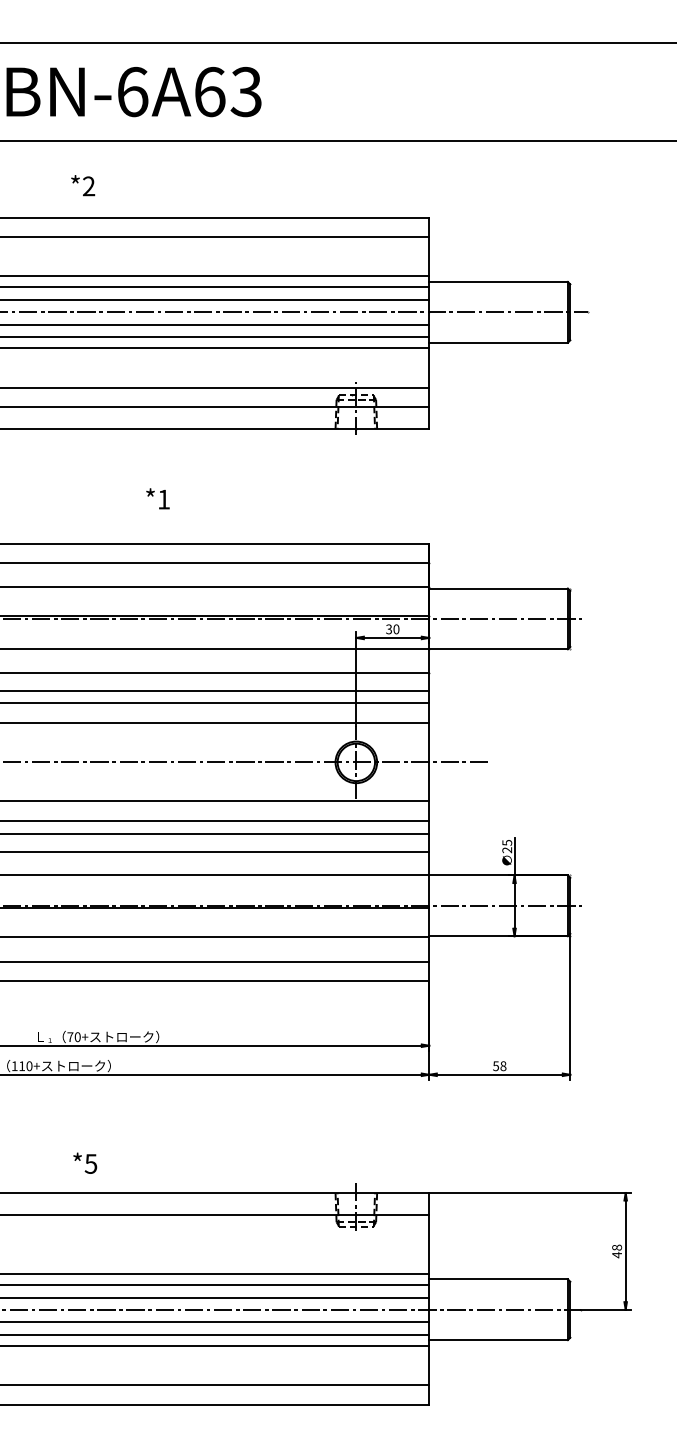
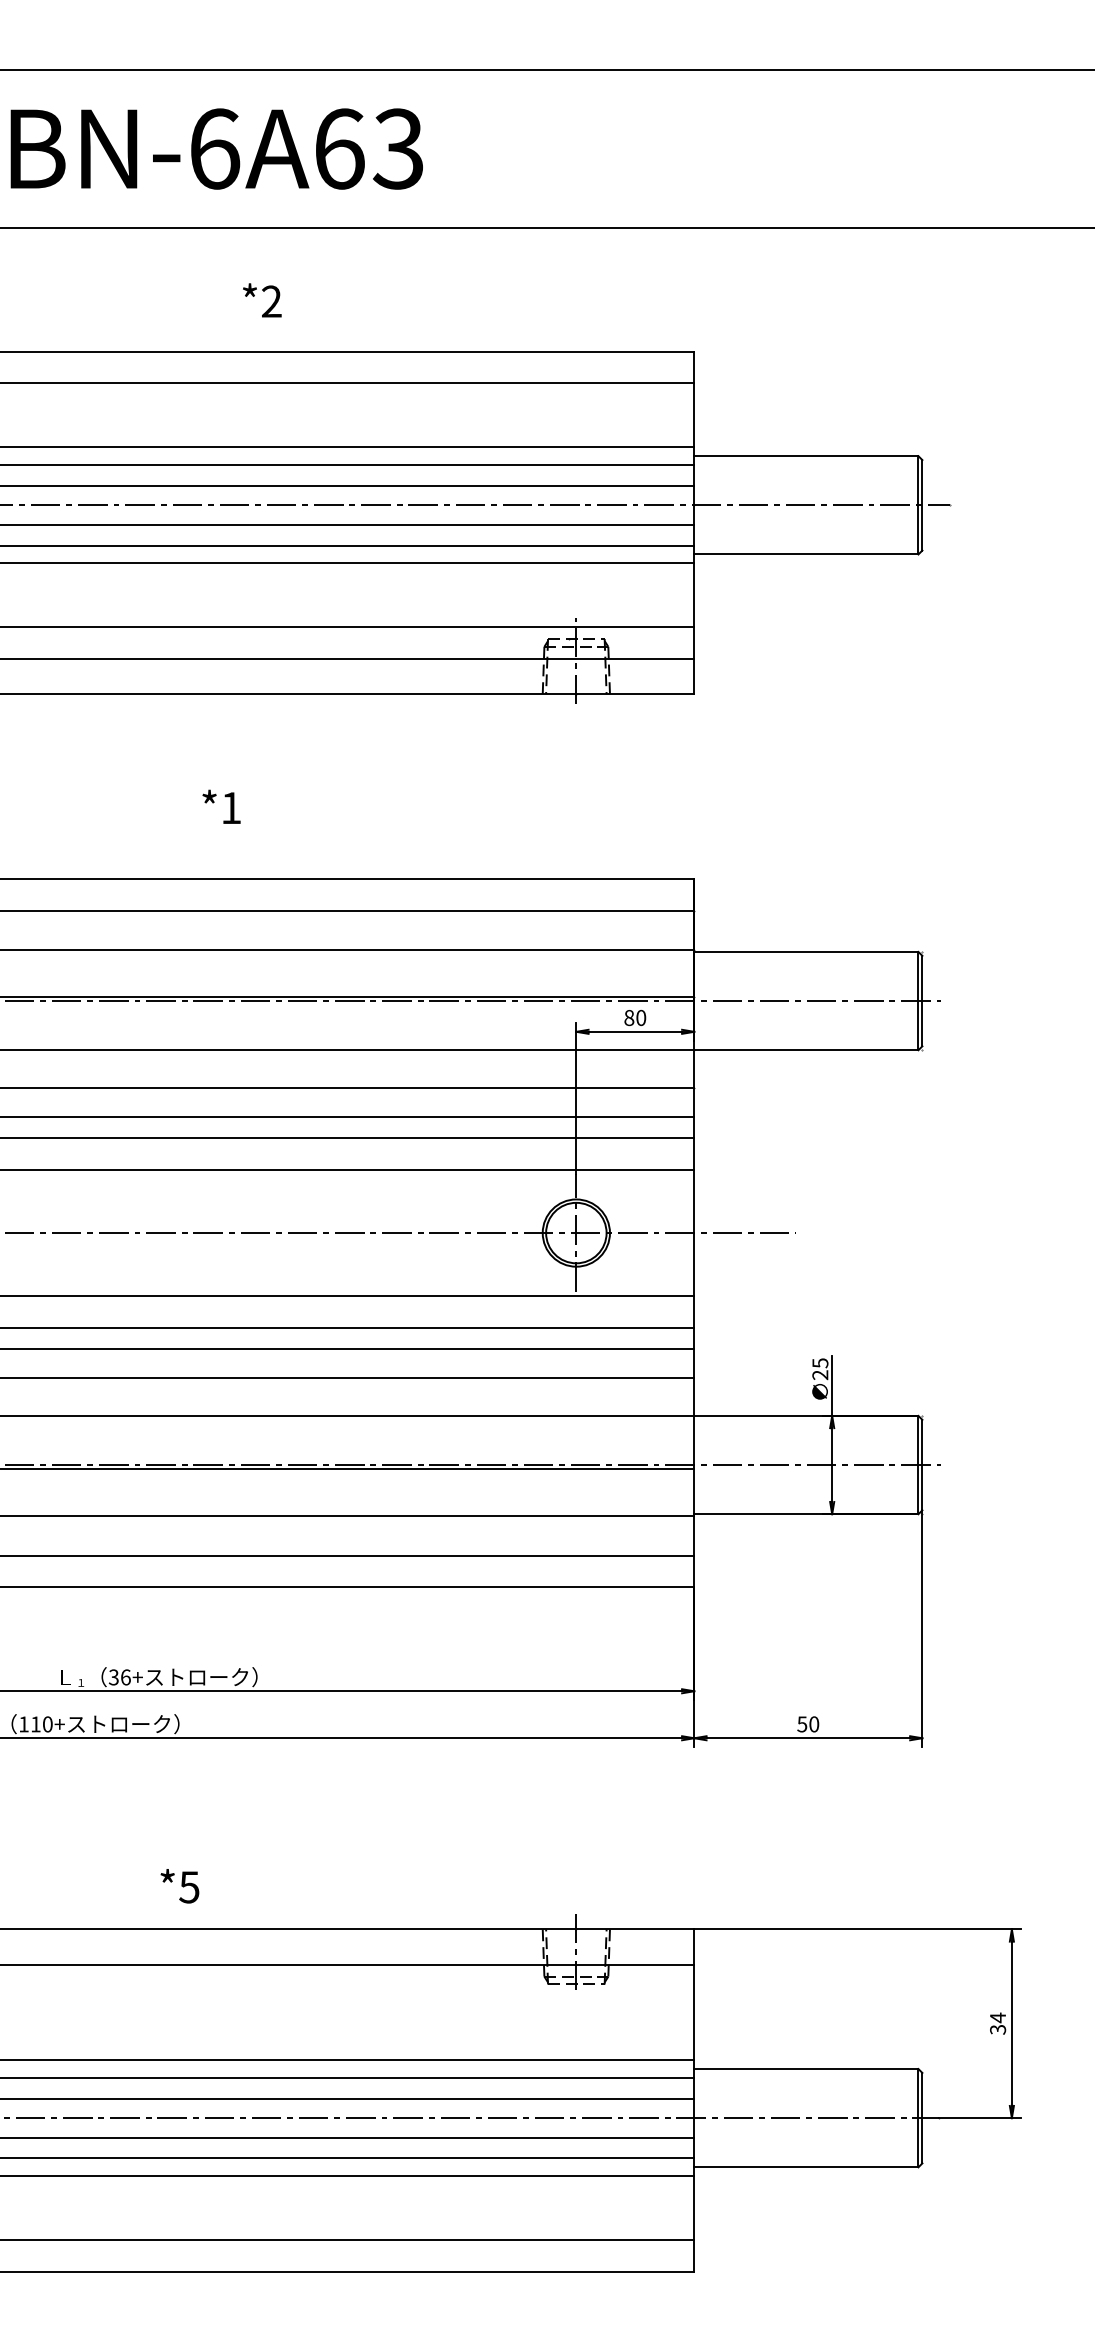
text: (83, 185) -> (262, 300), moved
text: (157, 498) -> (220, 806), moved
text: (389, 628) -> (629, 1016), 30 -> 80
text: (73, 1037) -> (118, 1677), 70+ -> 36+
text: (503, 1066) -> (814, 1724), 58 -> 50
text: (85, 1162) -> (180, 1884), moved
text: (617, 1251) -> (998, 2024), 48 -> 34

